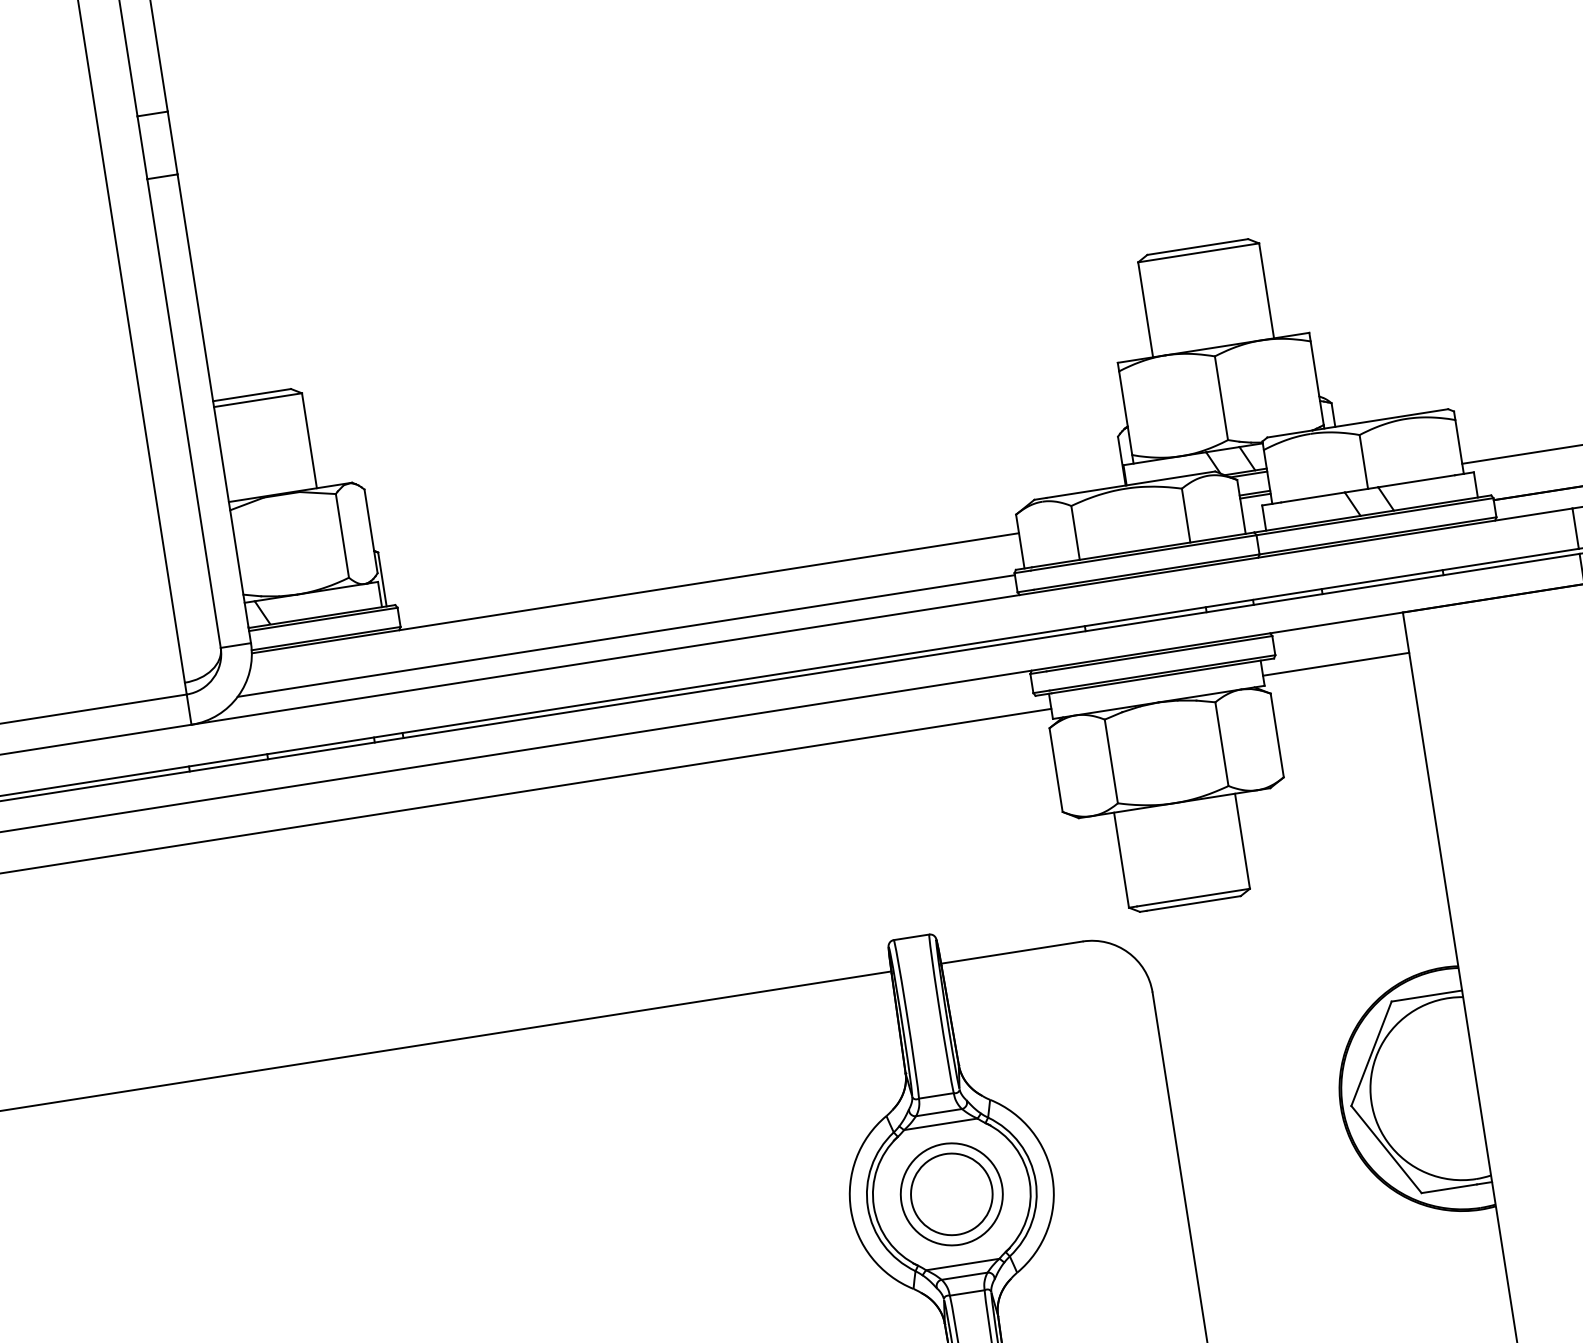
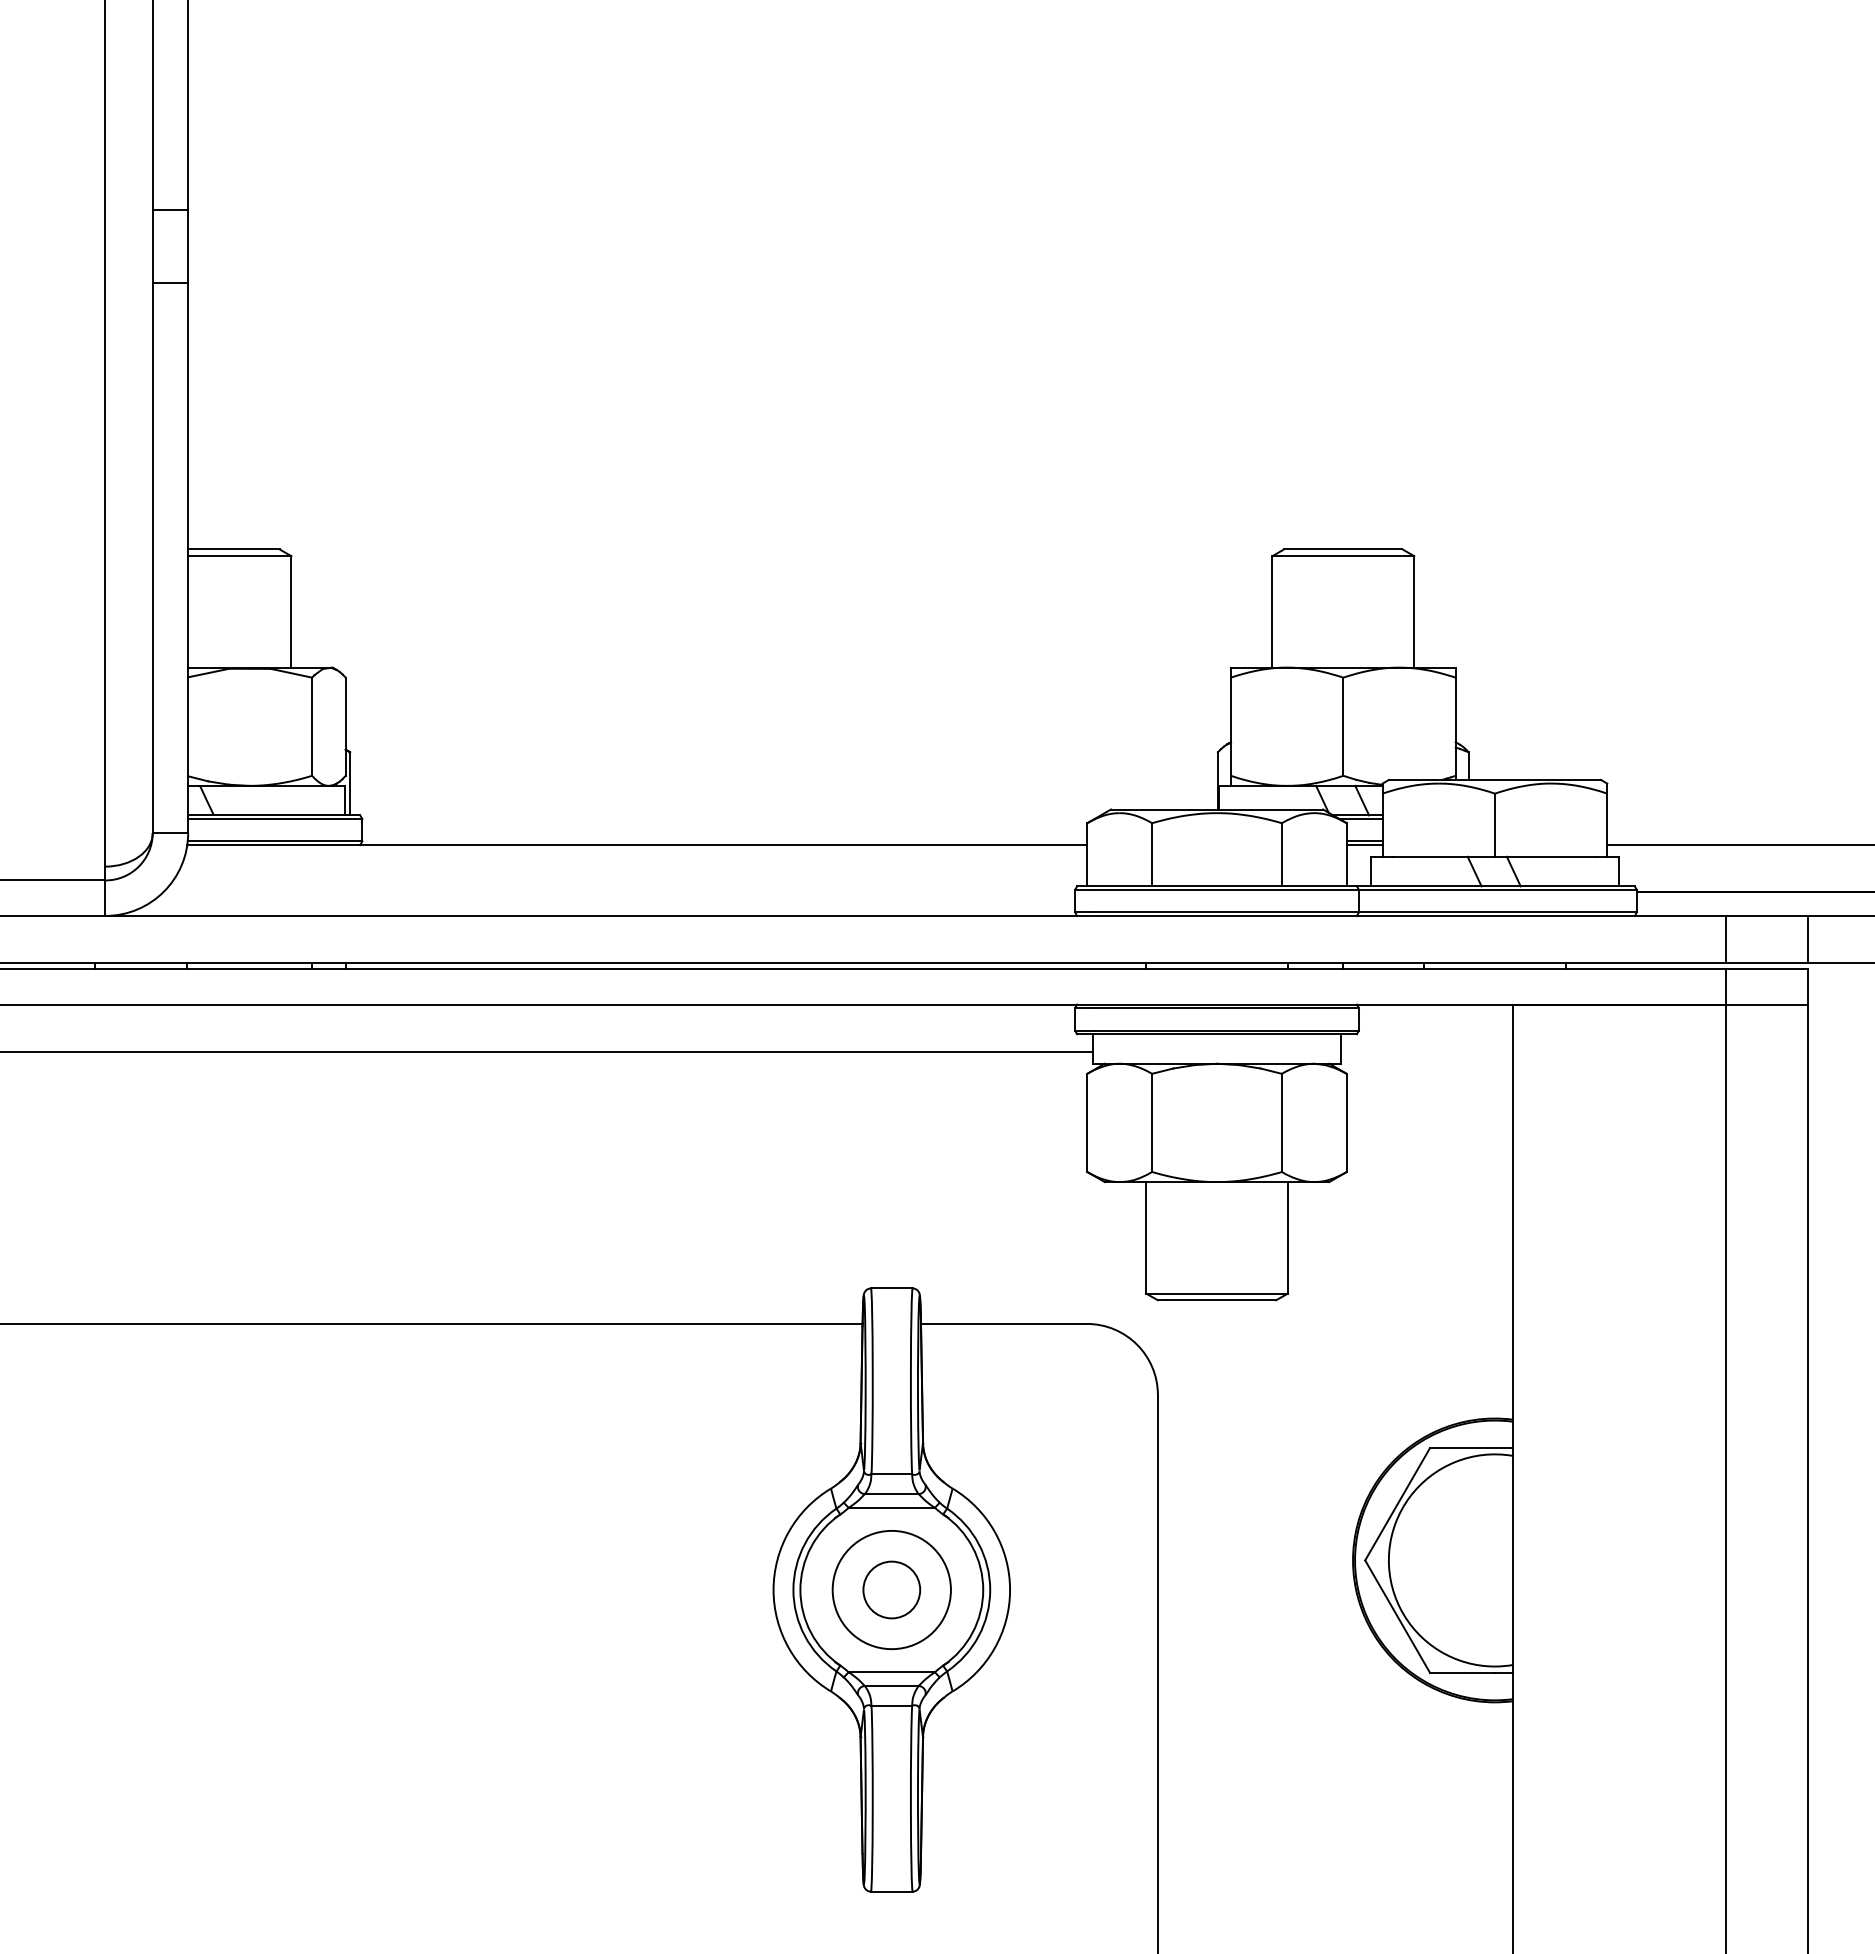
line: (626, 636) -> (619, 892), removed
line: (1335, 663) -> (1426, 1051), removed
circle: (951, 1193) -> (891, 1589), size x0.6

